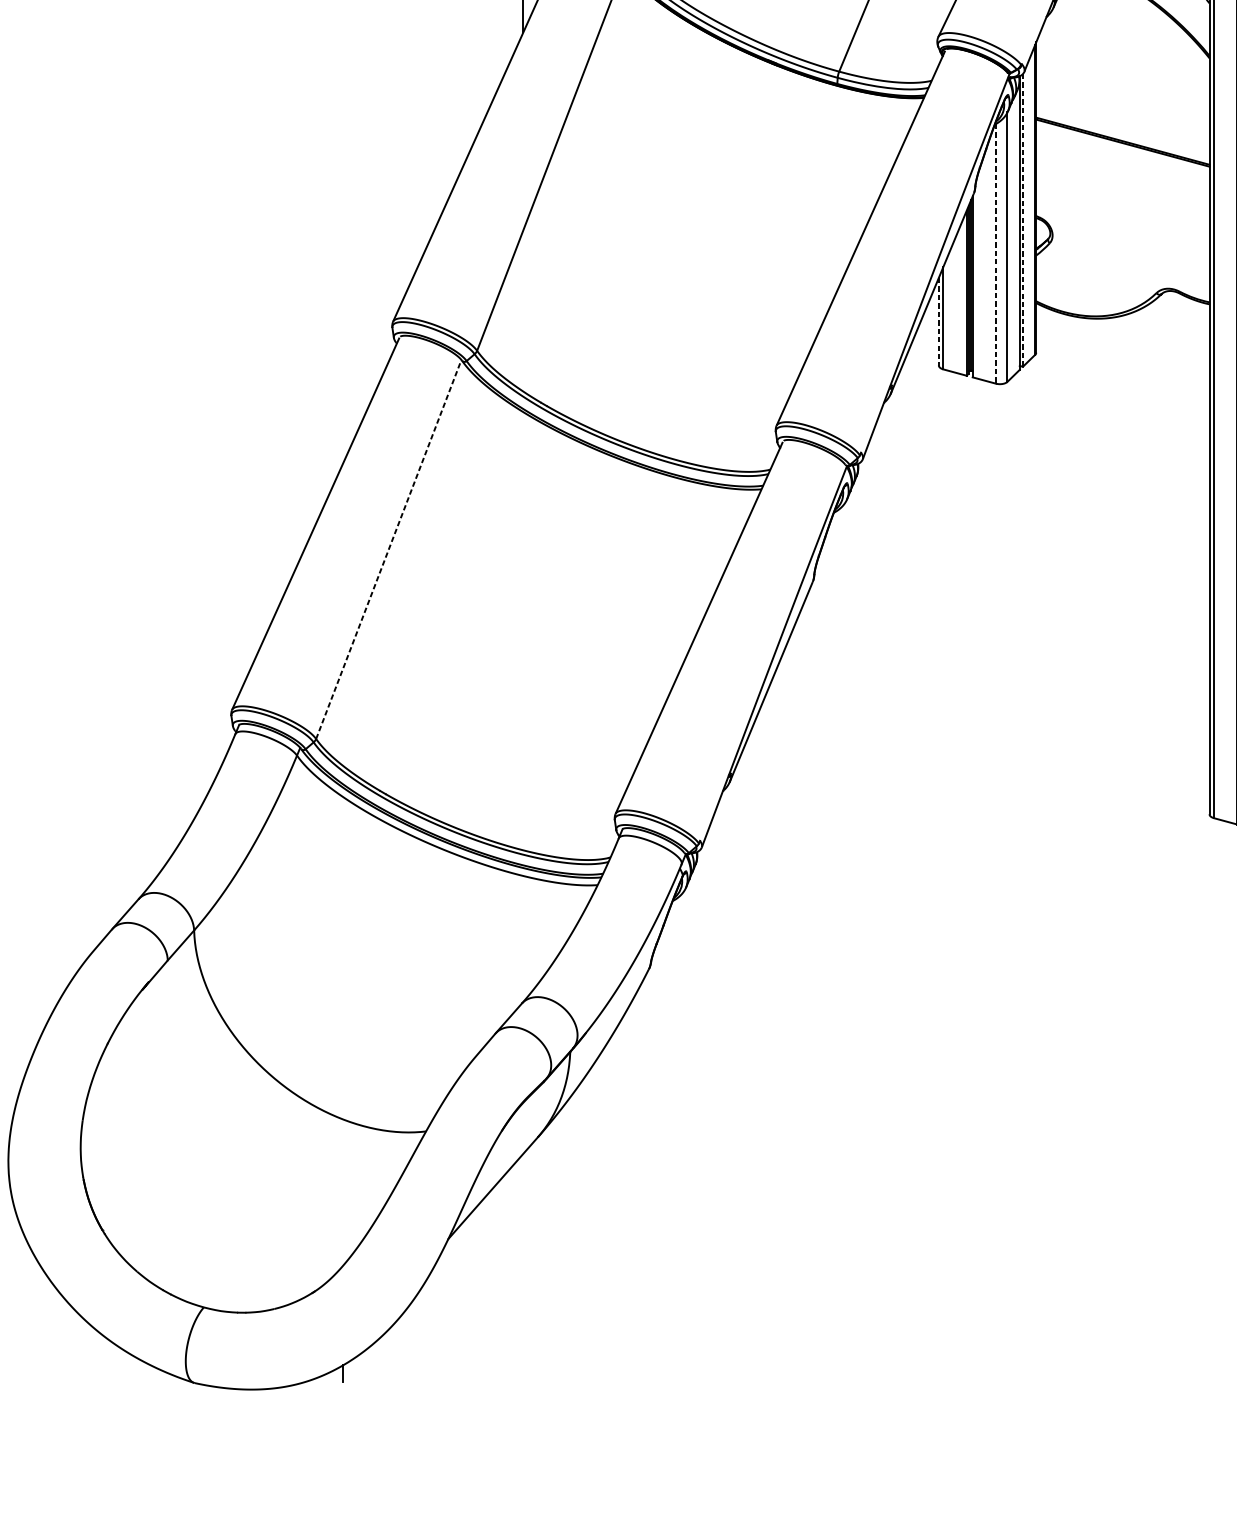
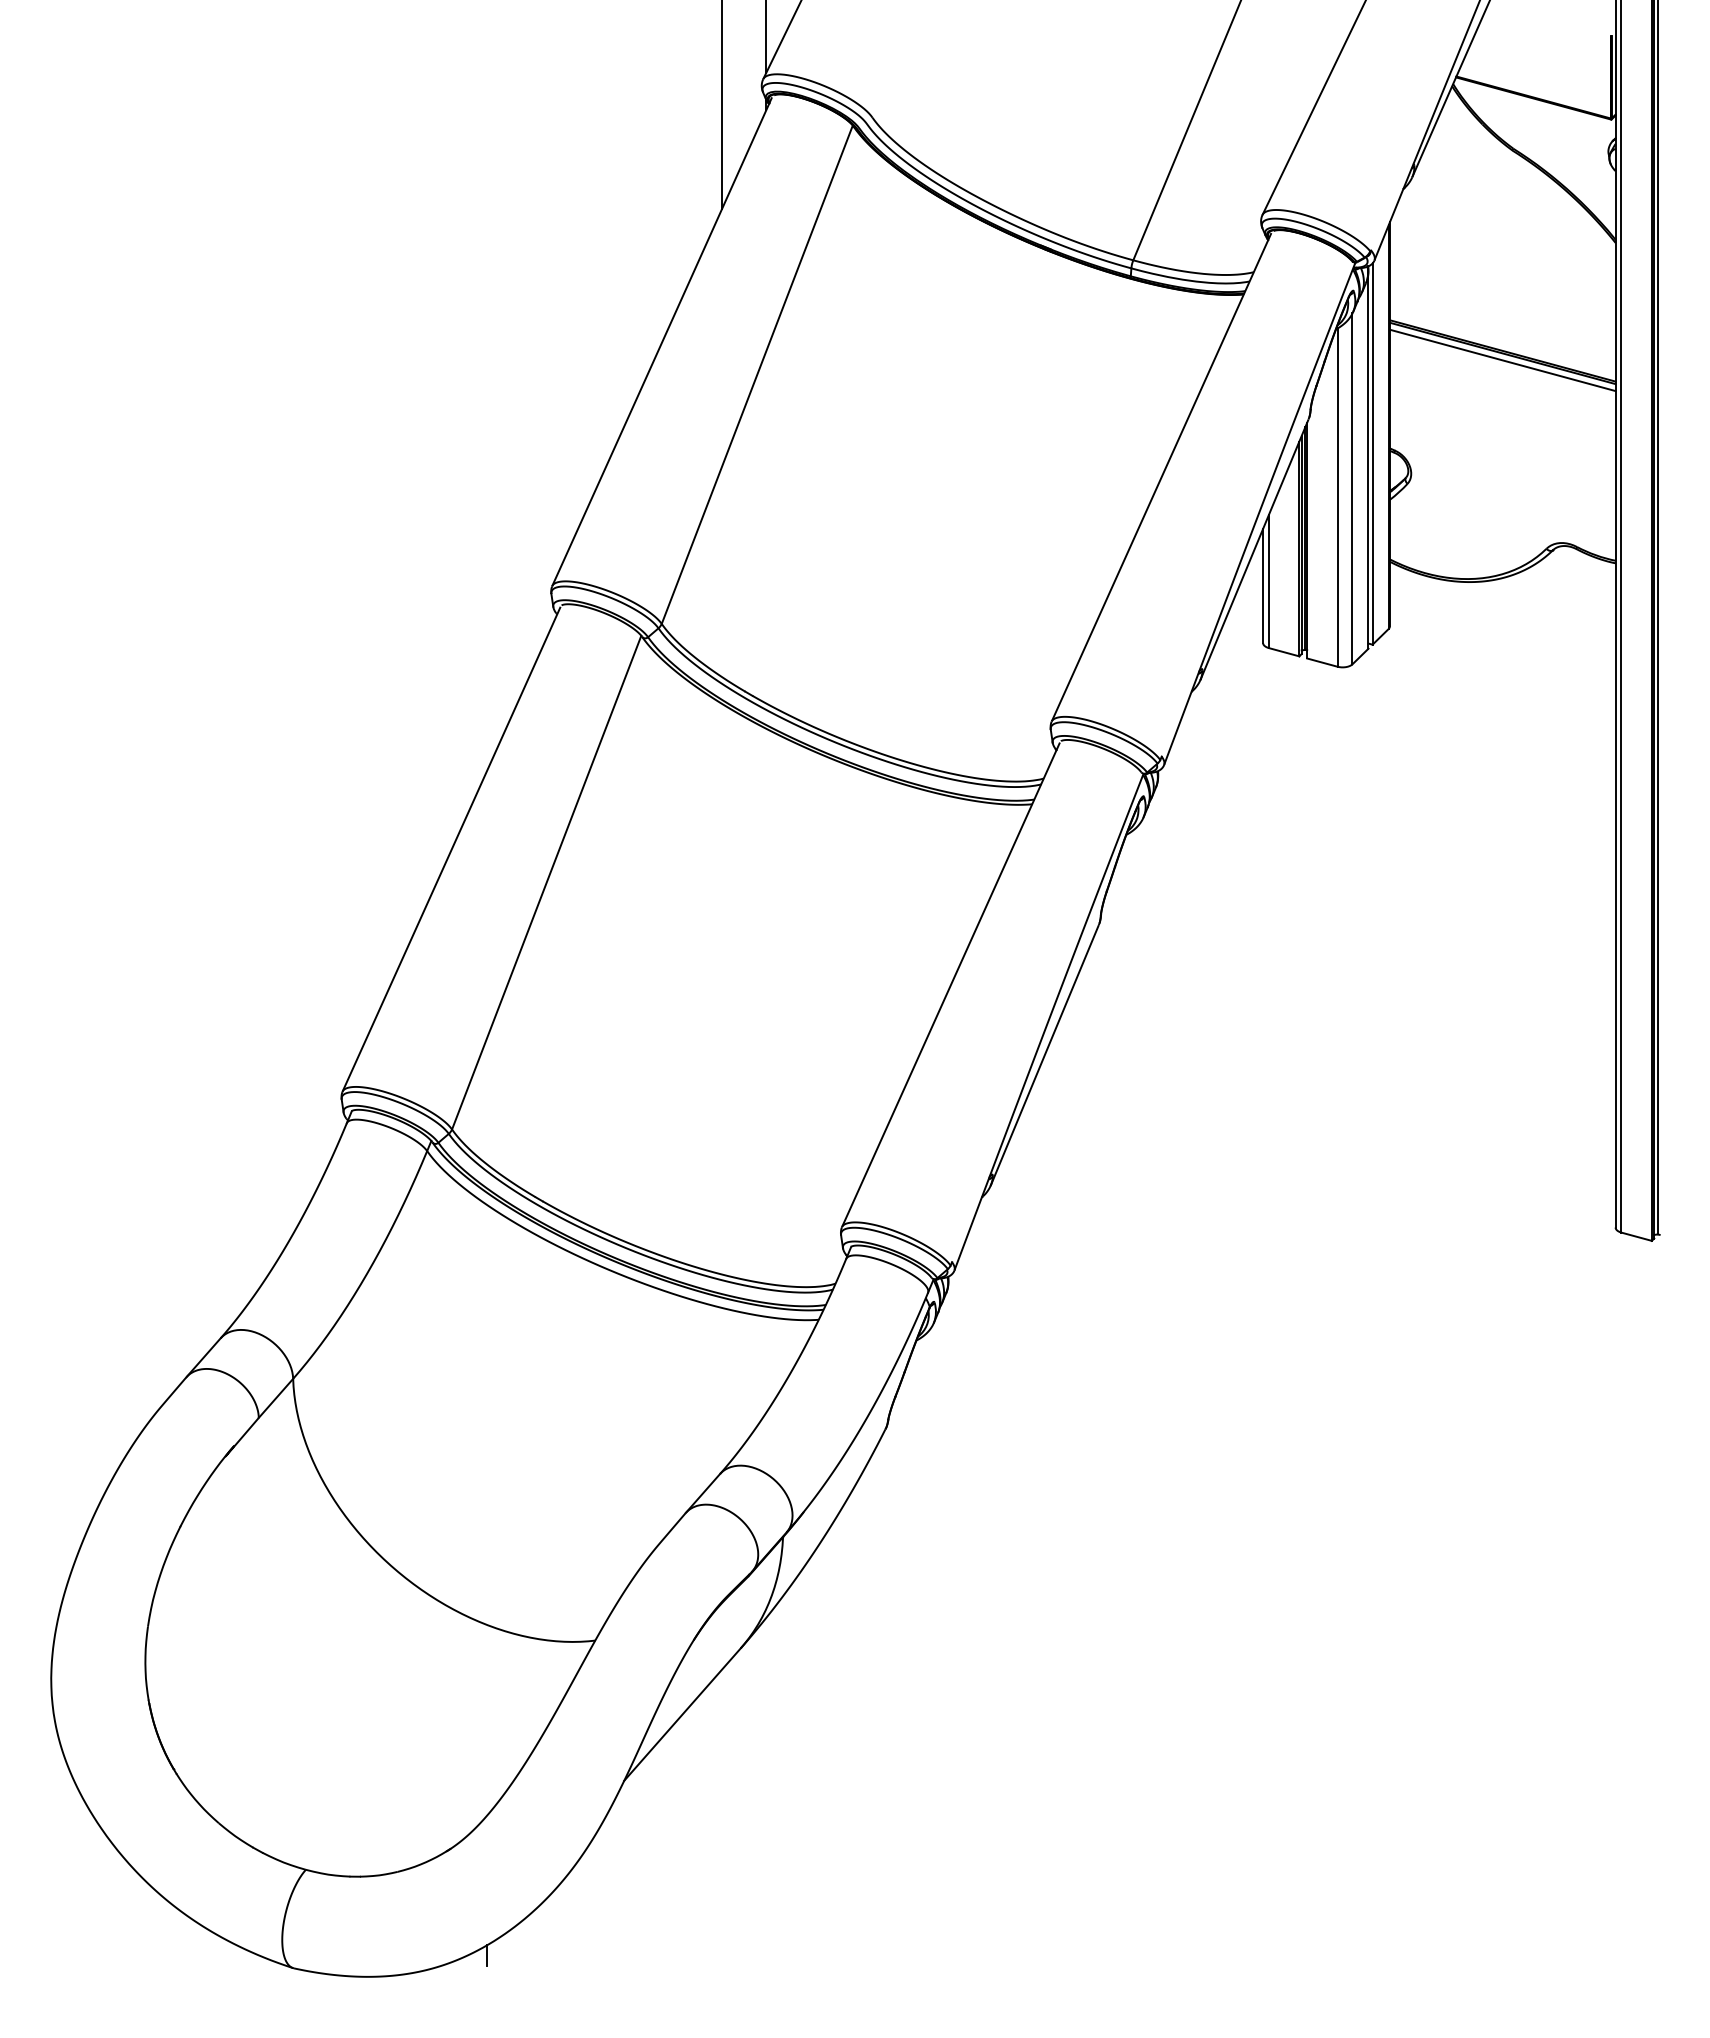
line: (1122, 148) -> (1502, 360), added
line: (1022, 220) -> (1372, 454), dashed -> solid
line: (995, 254) -> (1337, 498), dashed -> solid
line: (939, 322) -> (1263, 586), dashed -> solid
line: (388, 549) -> (546, 882), dashed -> solid

